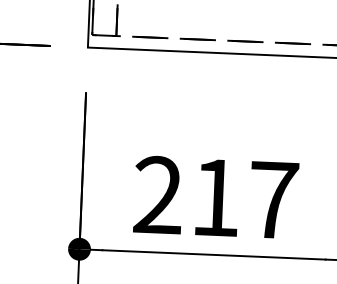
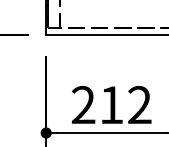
text: (272, 198) -> (139, 104), 217 -> 212

